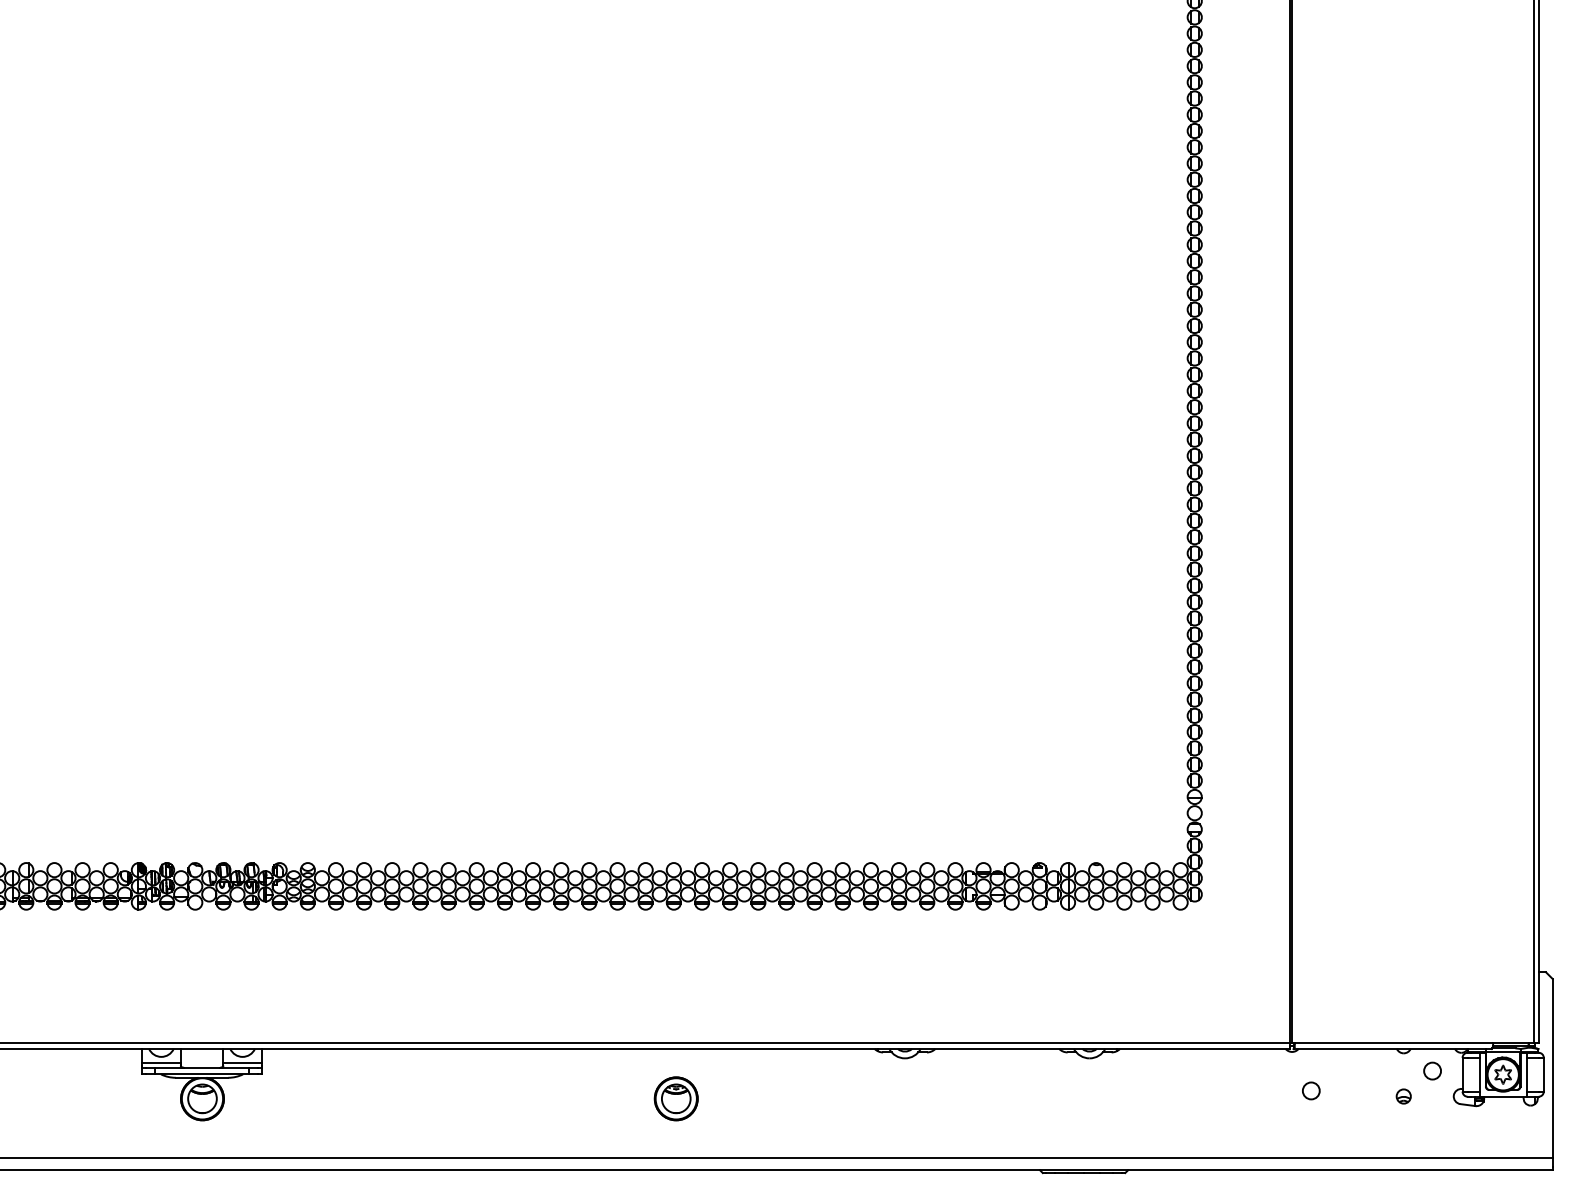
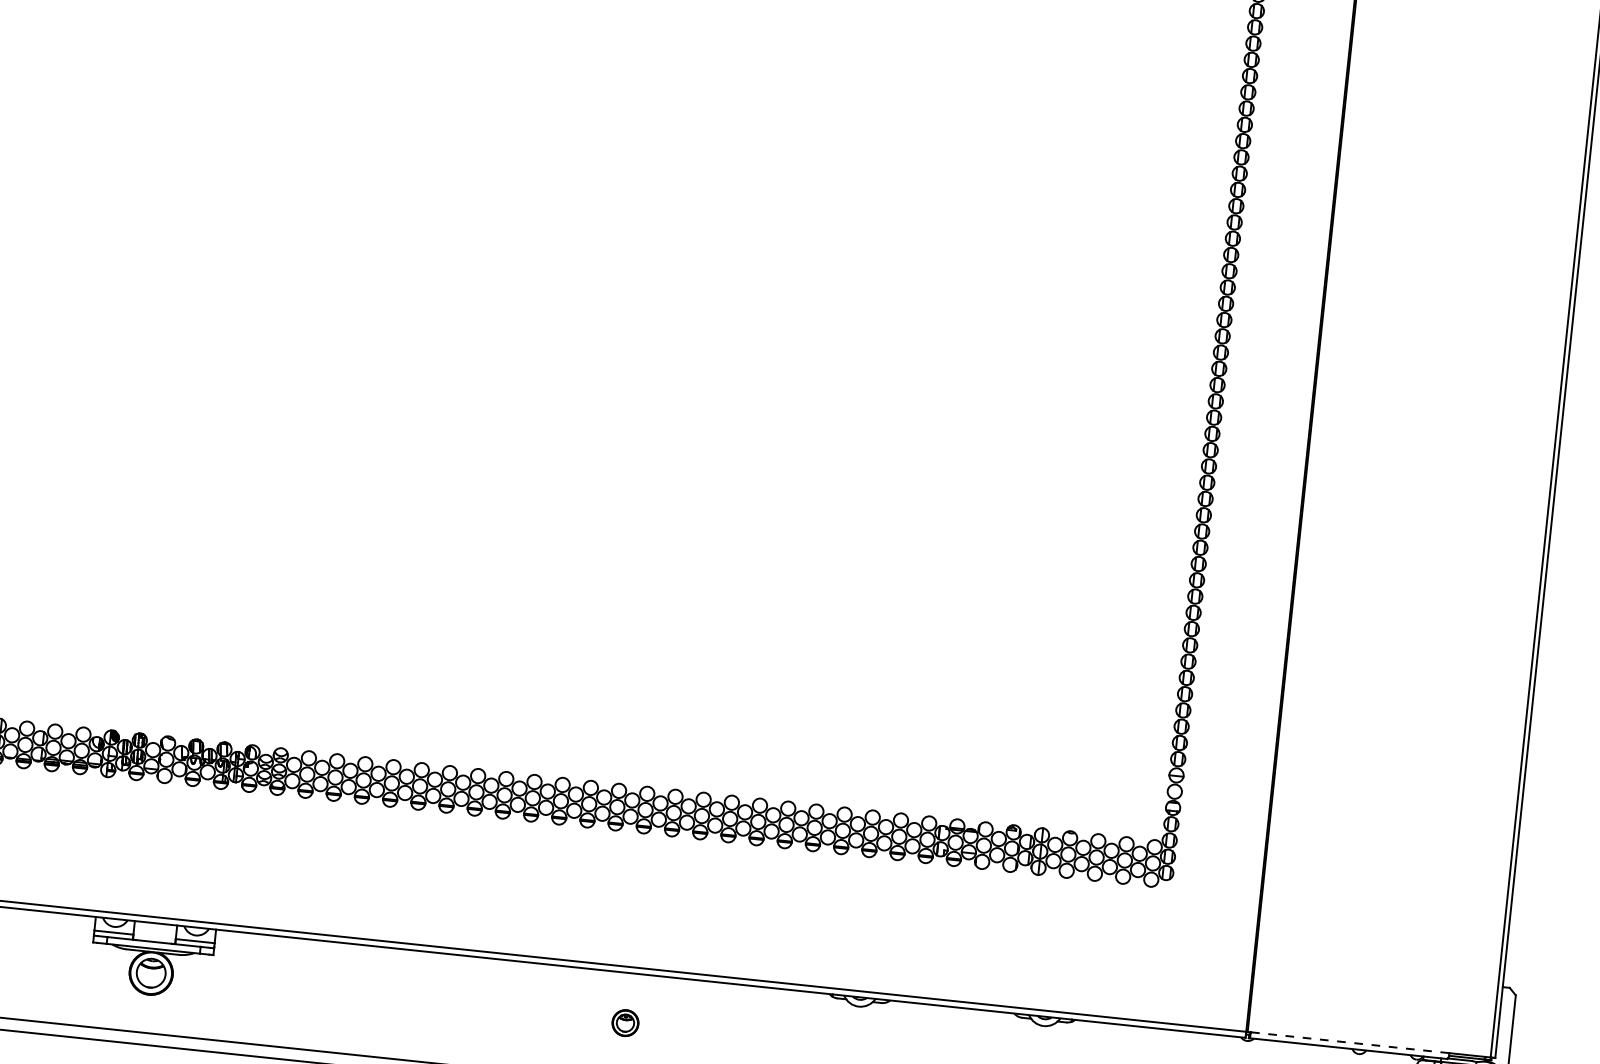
line: (1394, 1042) -> (1350, 1042), solid -> dashed
part: (675, 1098) -> (624, 1022), size x0.6

